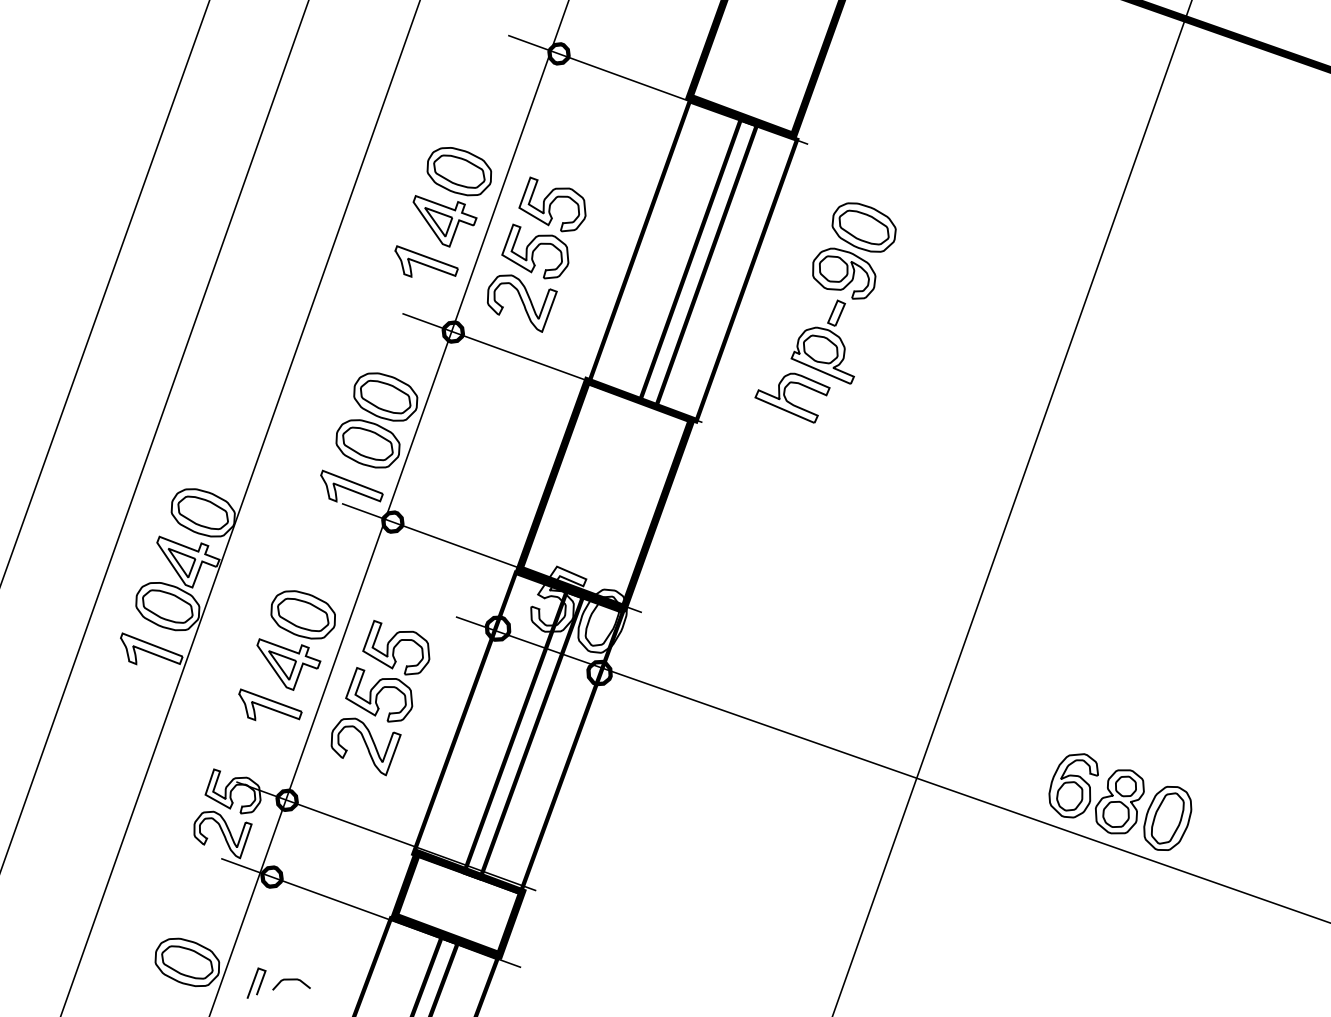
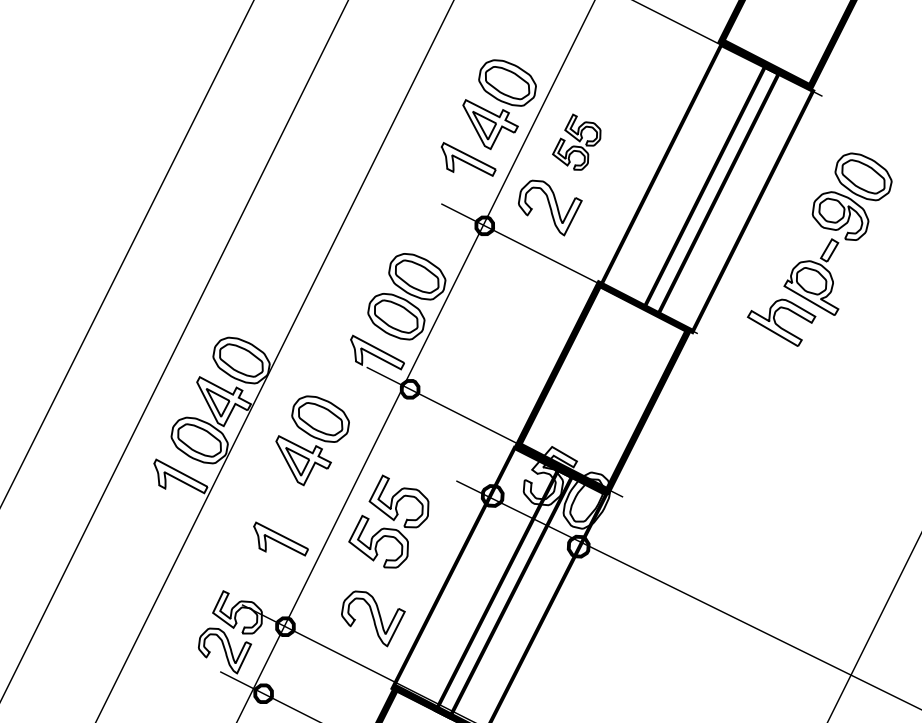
part: (543, 227) -> (576, 142), size x0.6
part: (295, 640) -> (310, 441), moved
part: (365, 746) -> (372, 618), moved

